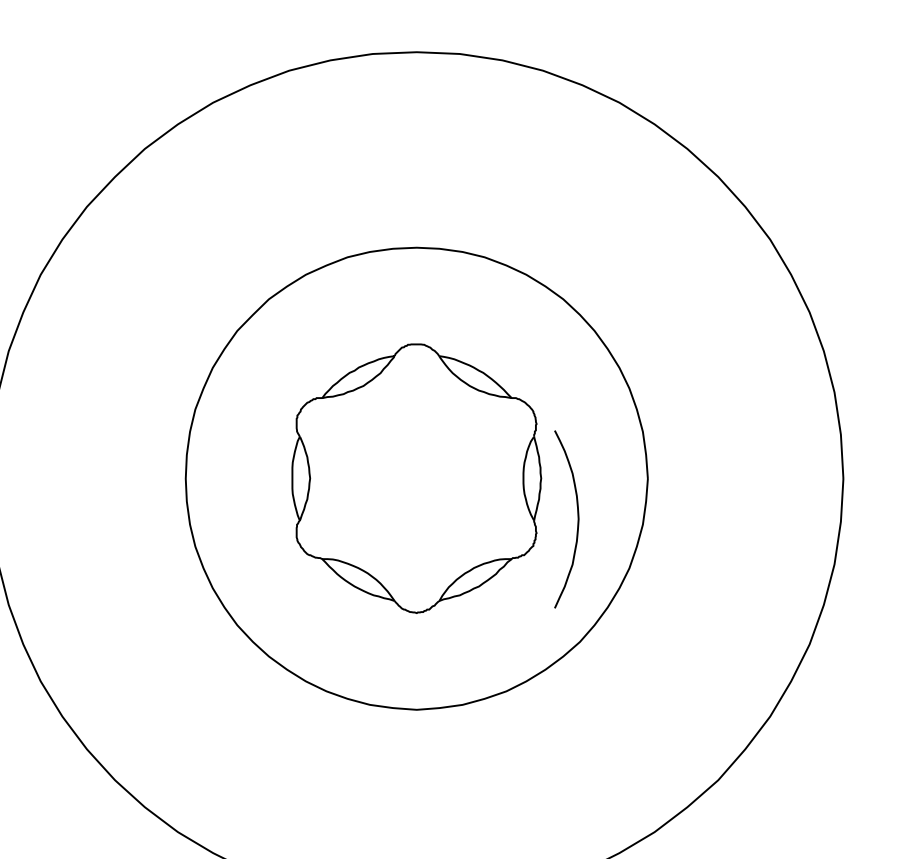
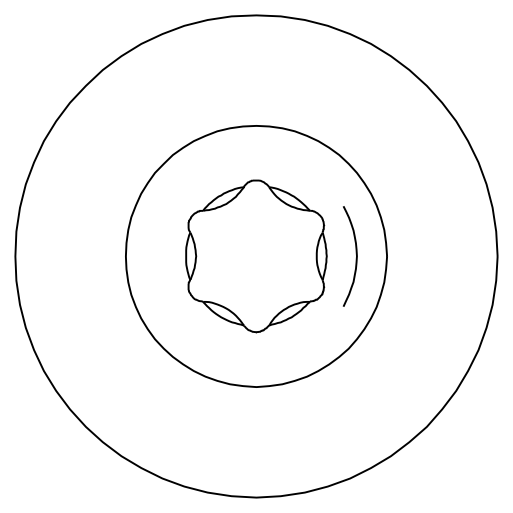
curve: (576, 523) -> (355, 258), moved

